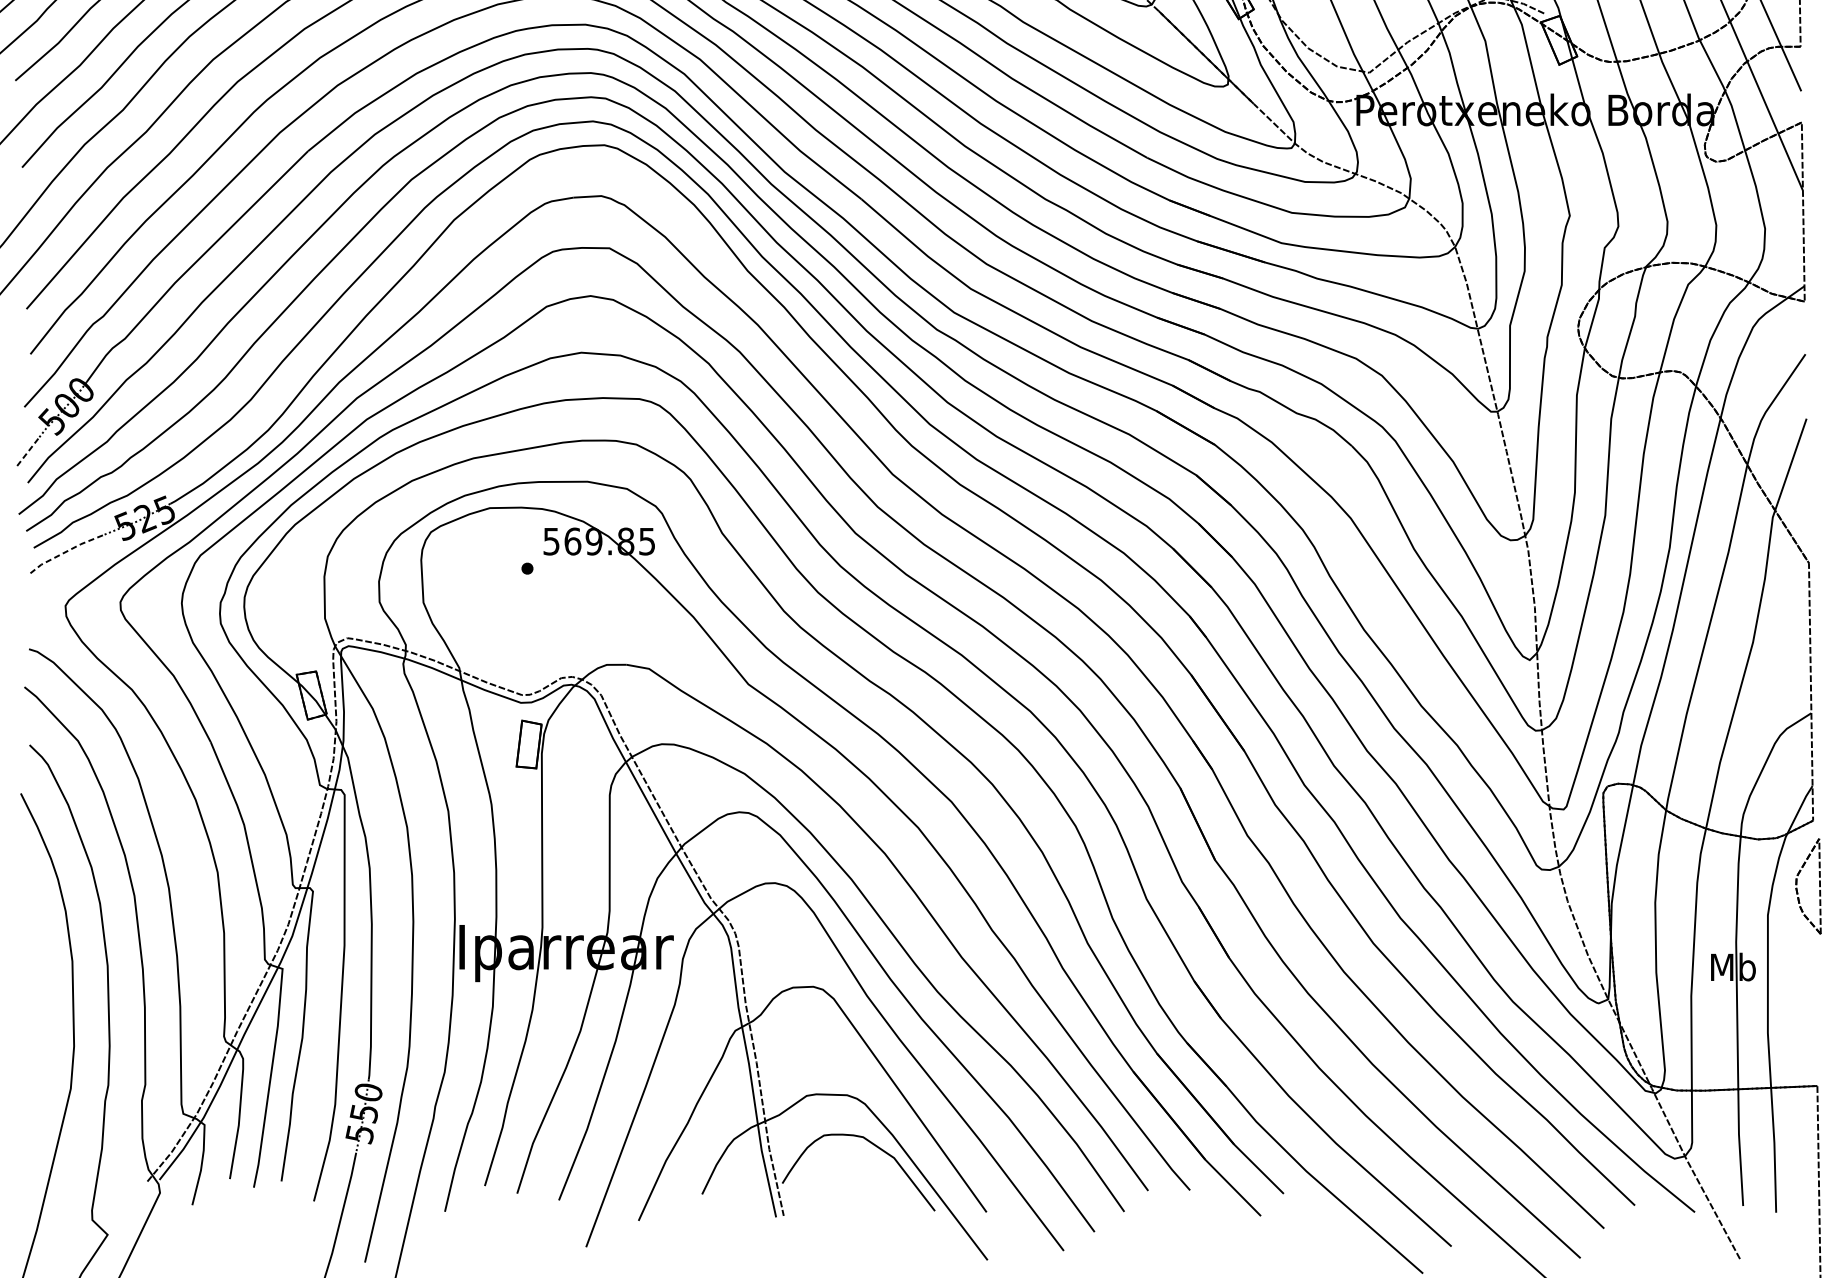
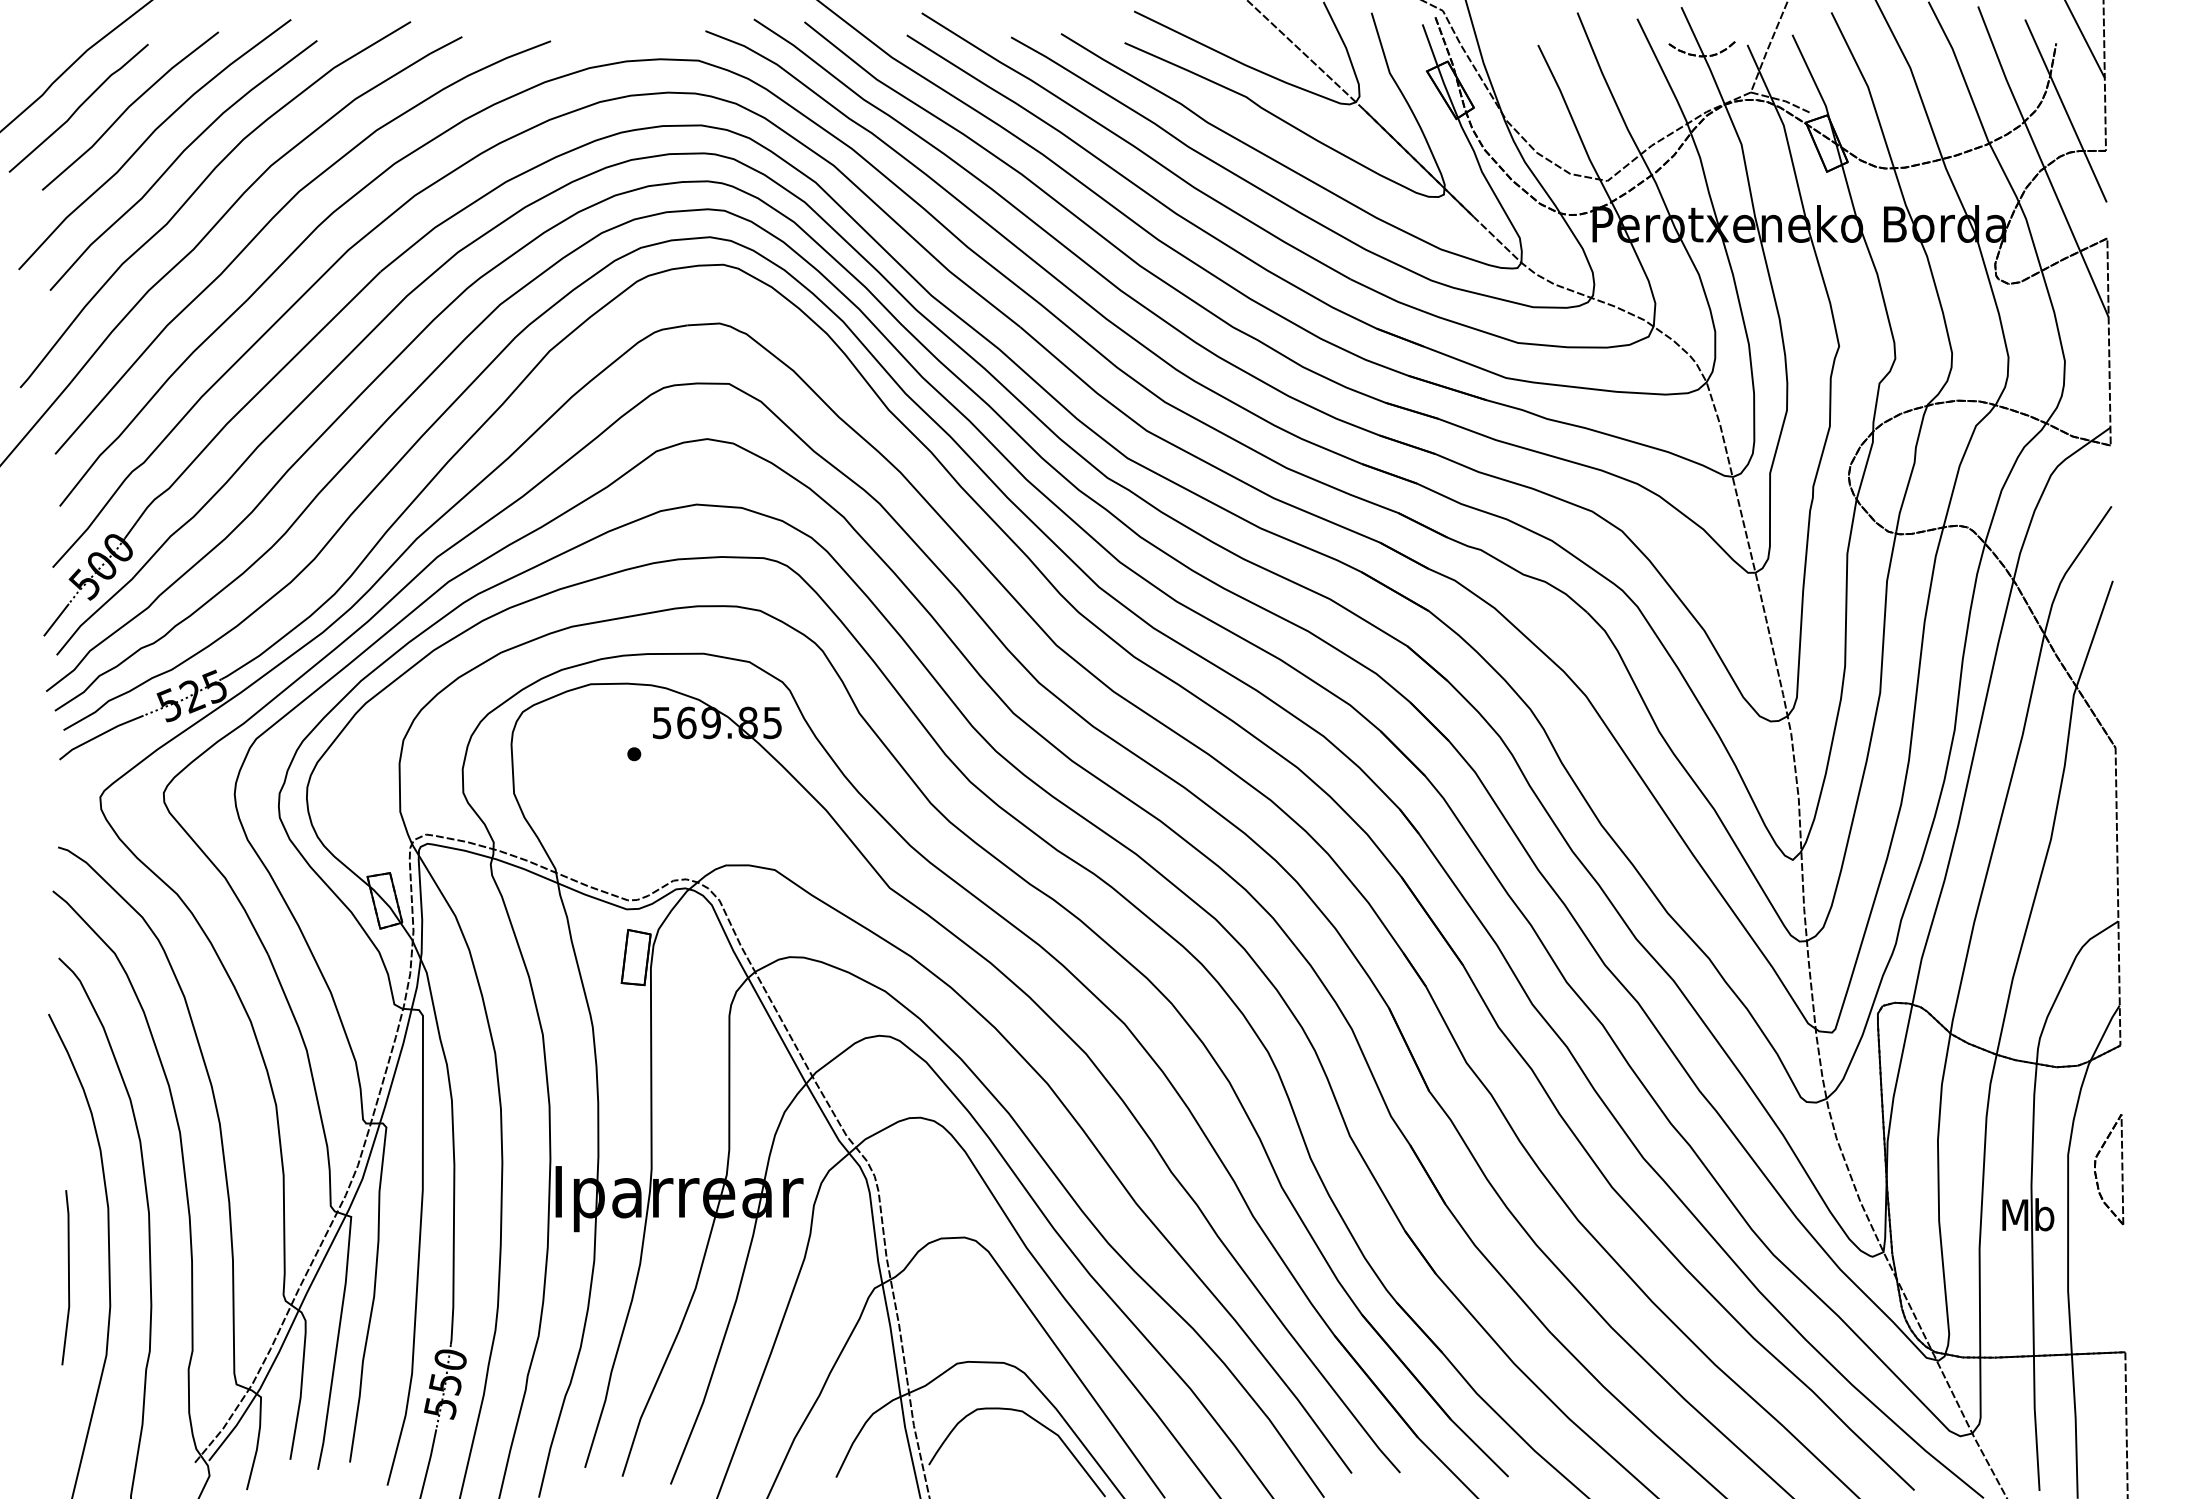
line: (27, 452) -> (56, 620), dashed -> solid
line: (64, 552) -> (99, 735), dashed -> solid
part: (1819, 886) -> (2121, 1169), moved
line: (38, 1021) -> (68, 1277), added

